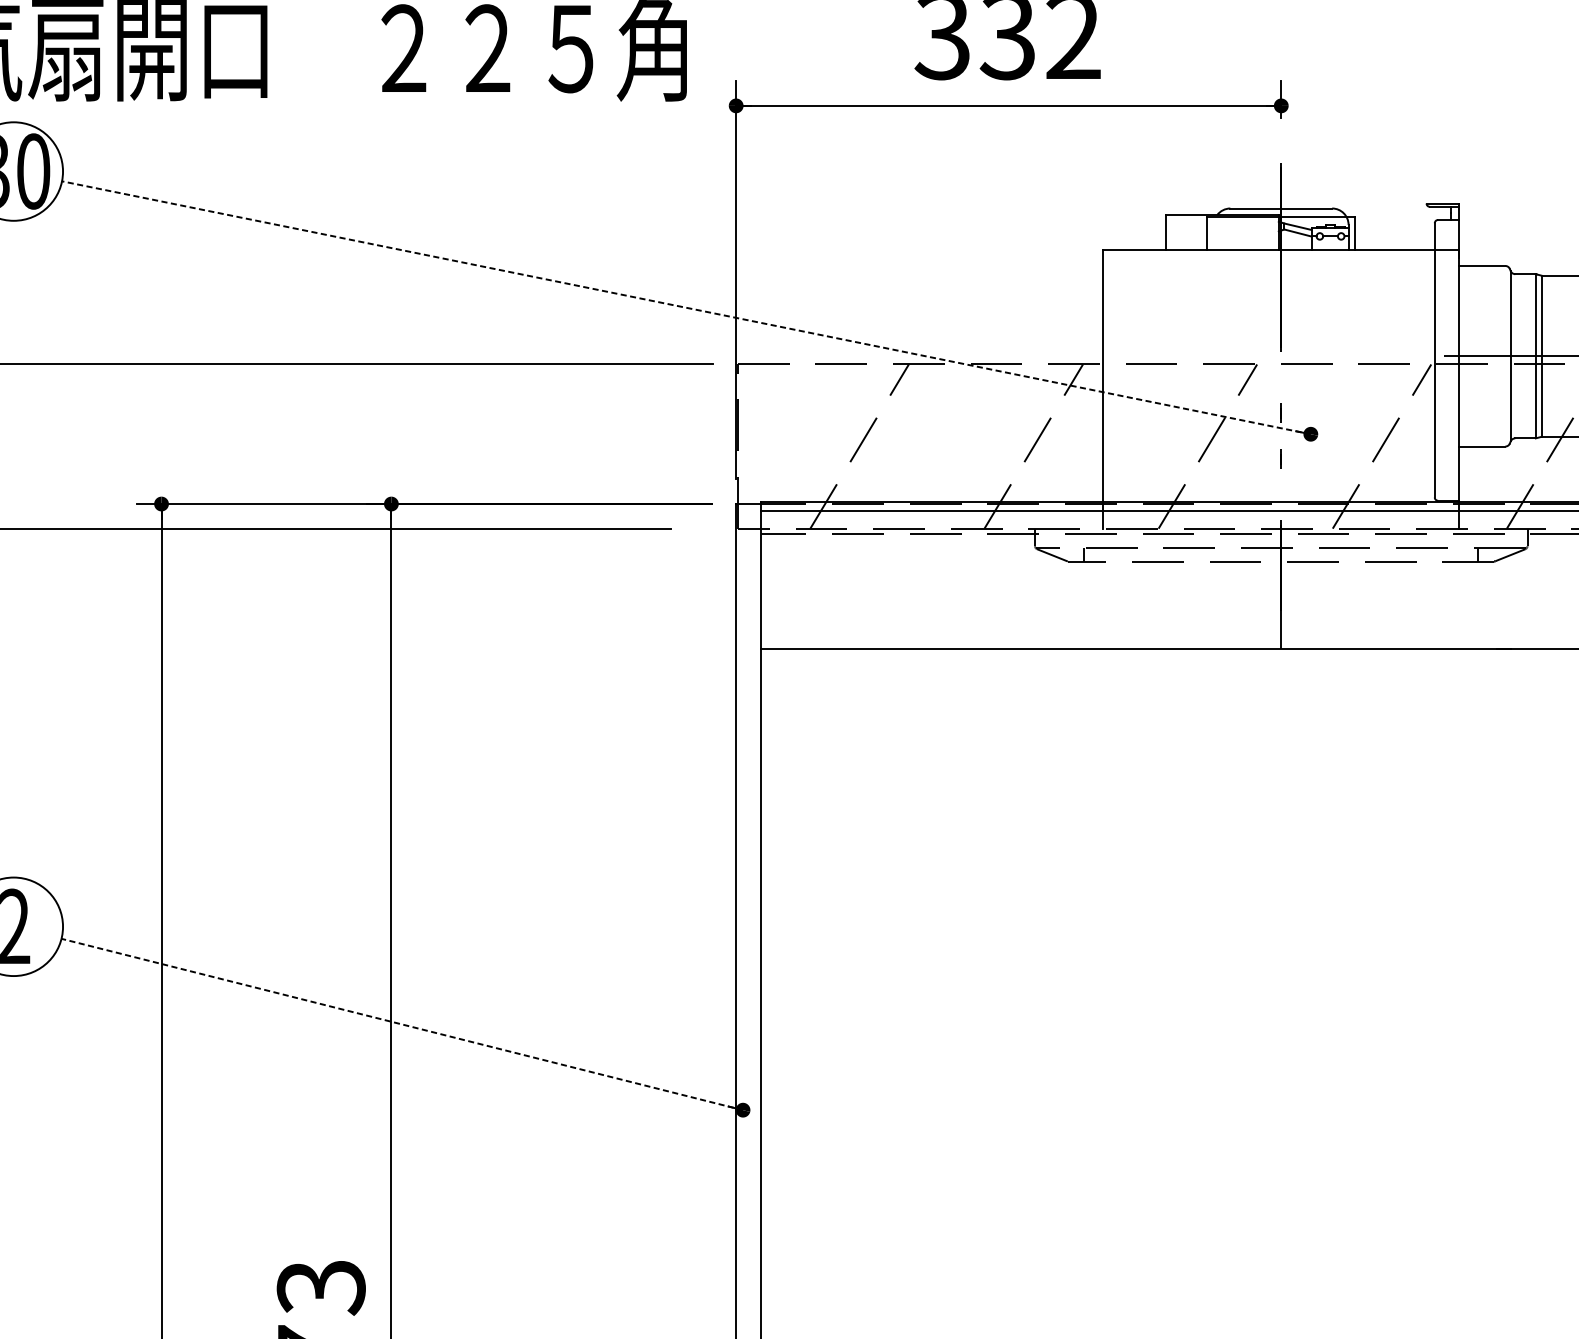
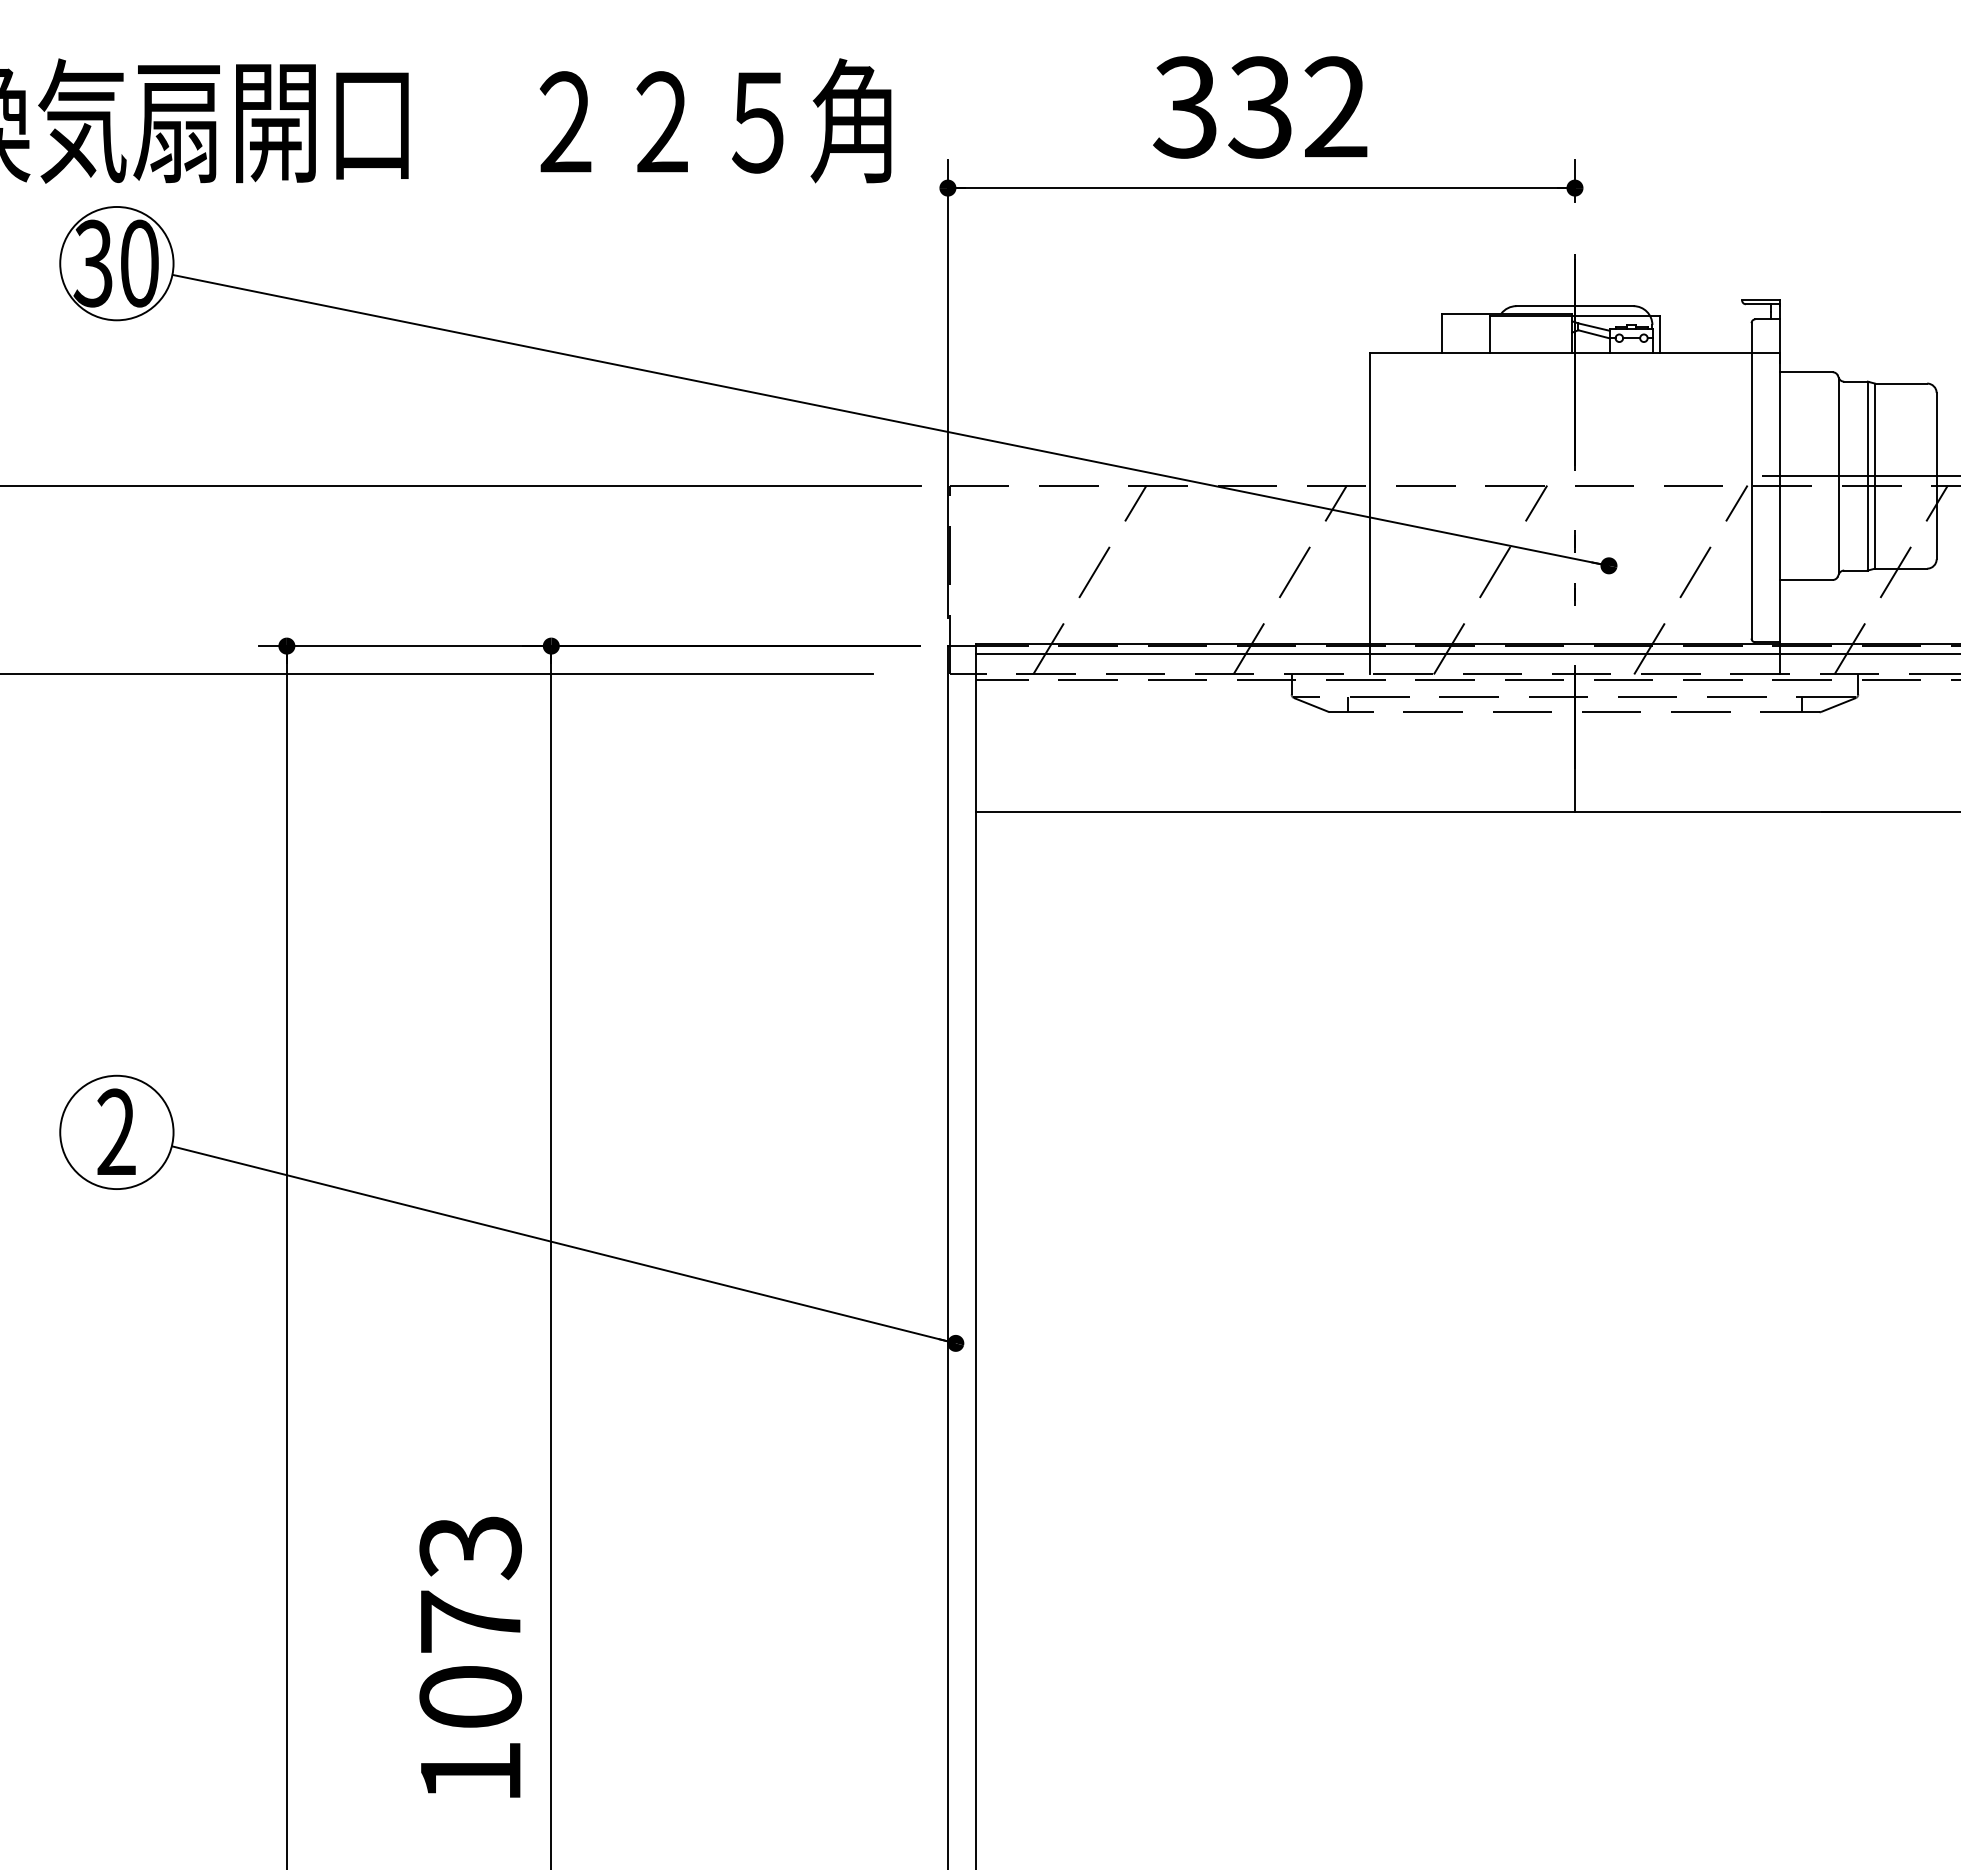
line: (686, 307) -> (890, 420), dashed -> solid
line: (402, 1024) -> (563, 1244), dashed -> solid

